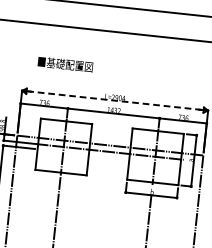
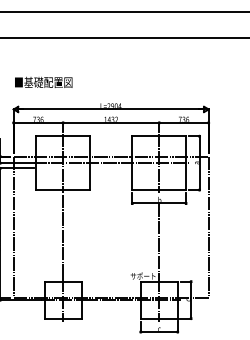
text: (65, 63) -> (43, 81), moved
line: (115, 100) -> (111, 109), dashed -> solid

